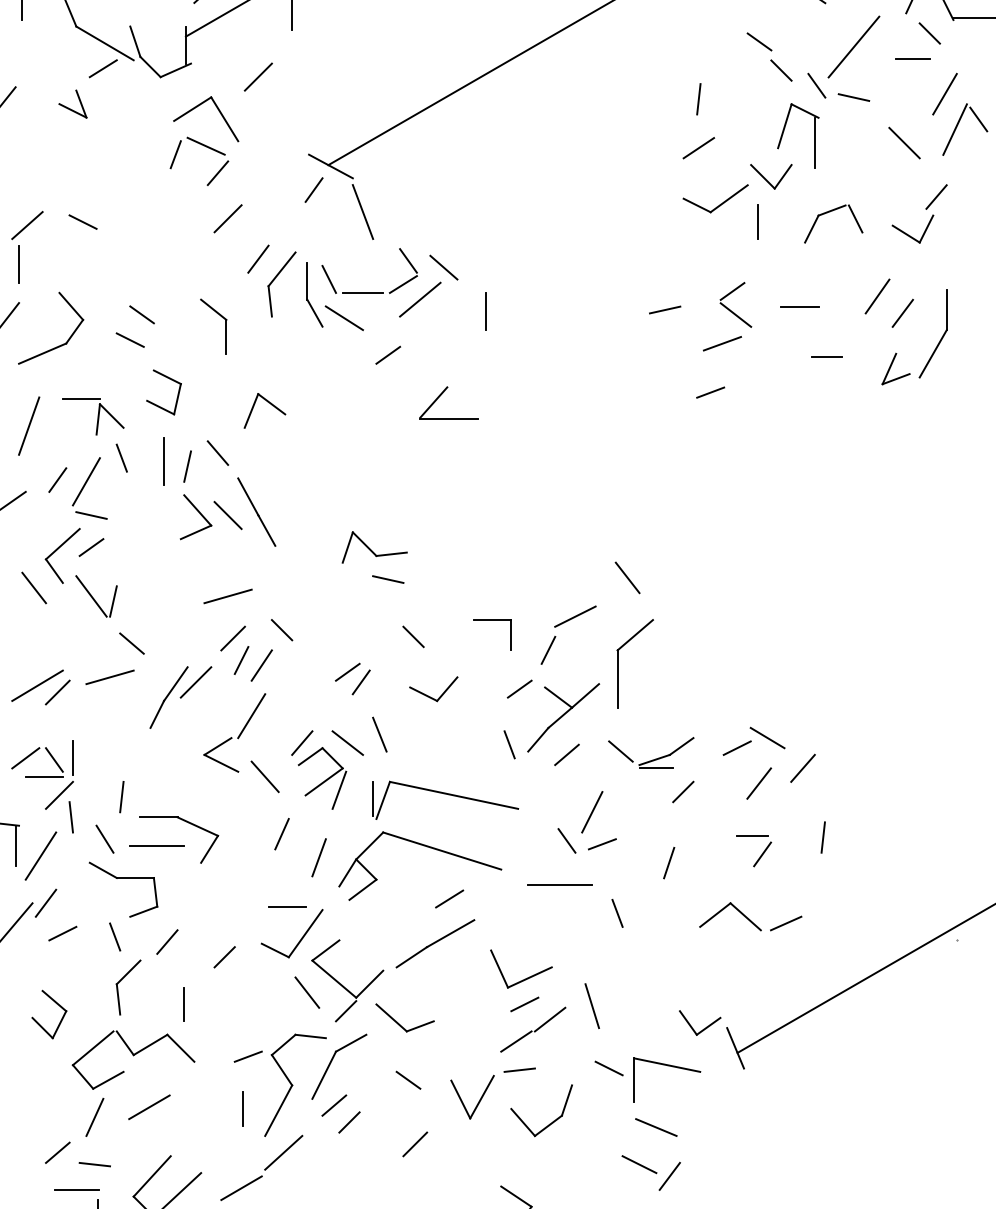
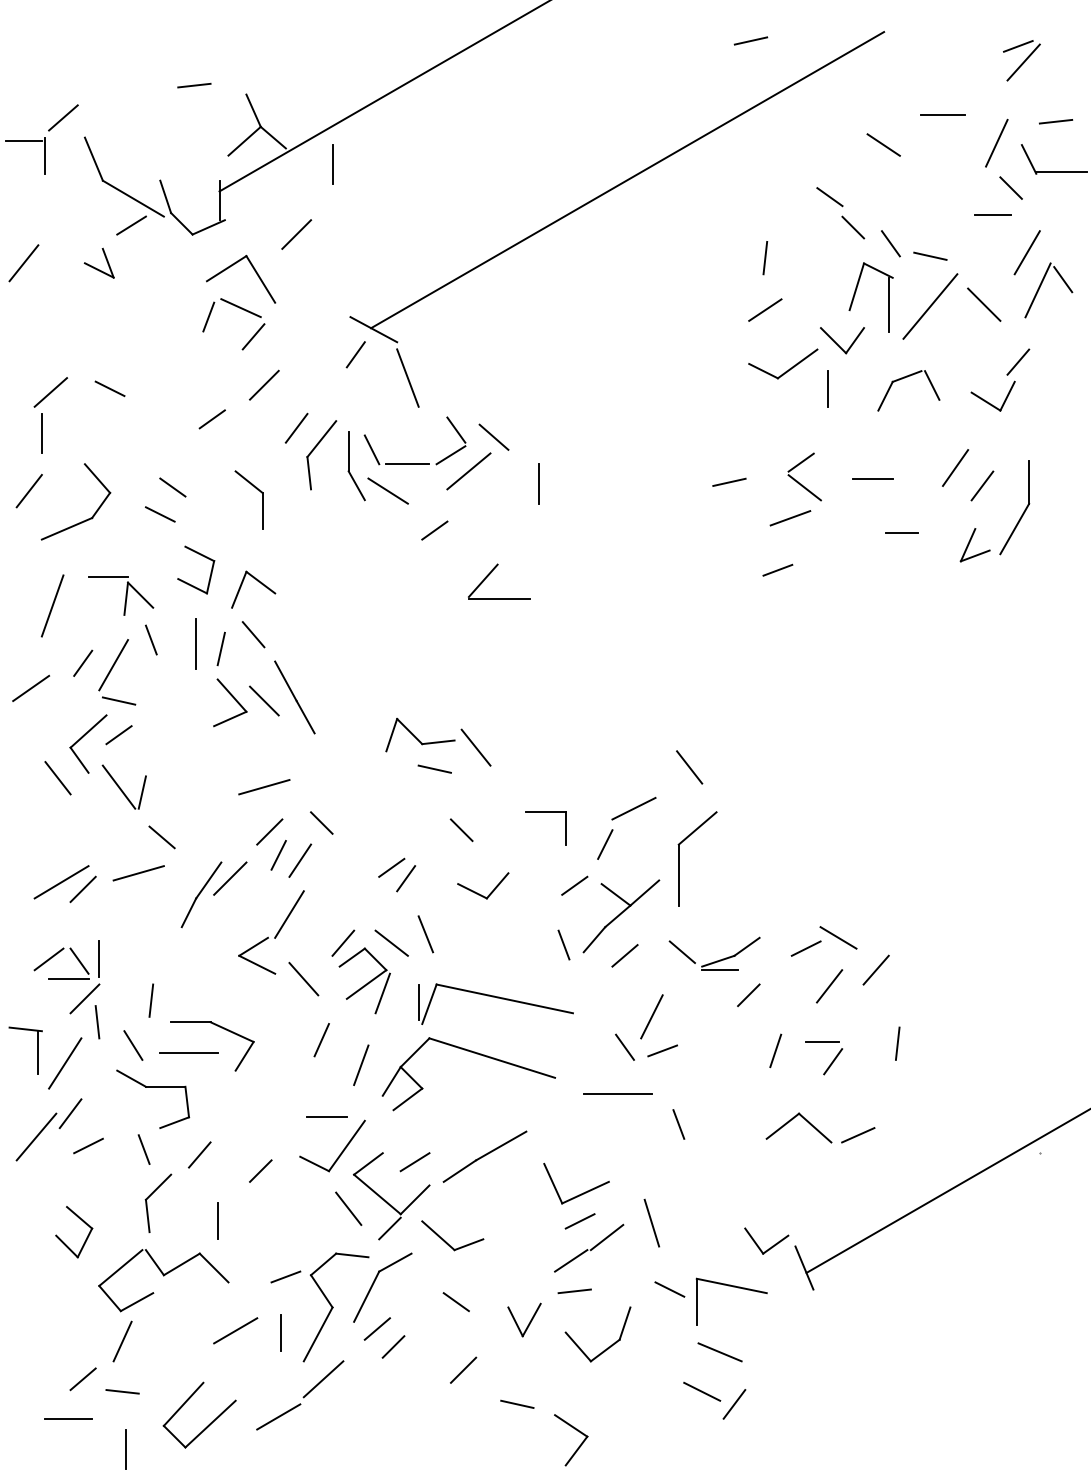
line: (854, 47) -> (930, 306), moved
line: (178, 250) -> (211, 419), added
part: (269, 404) -> (258, 582), moved
line: (426, 559) -> (475, 747), added
line: (668, 862) -> (775, 1050), moved
line: (449, 899) -> (414, 1162), moved
part: (472, 1096) -> (524, 1319), size x0.71
line: (149, 1107) -> (235, 1330), moved
line: (465, 1175) -> (517, 1403), added
line: (76, 1189) -> (68, 1418), moved

